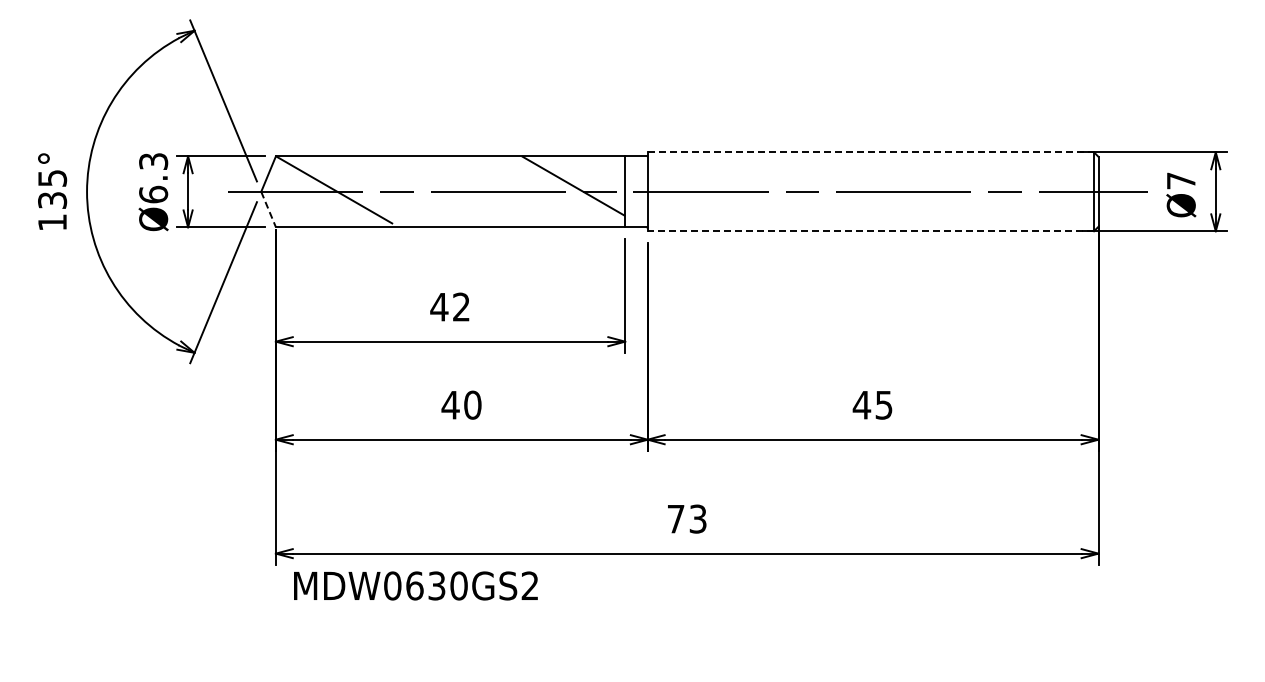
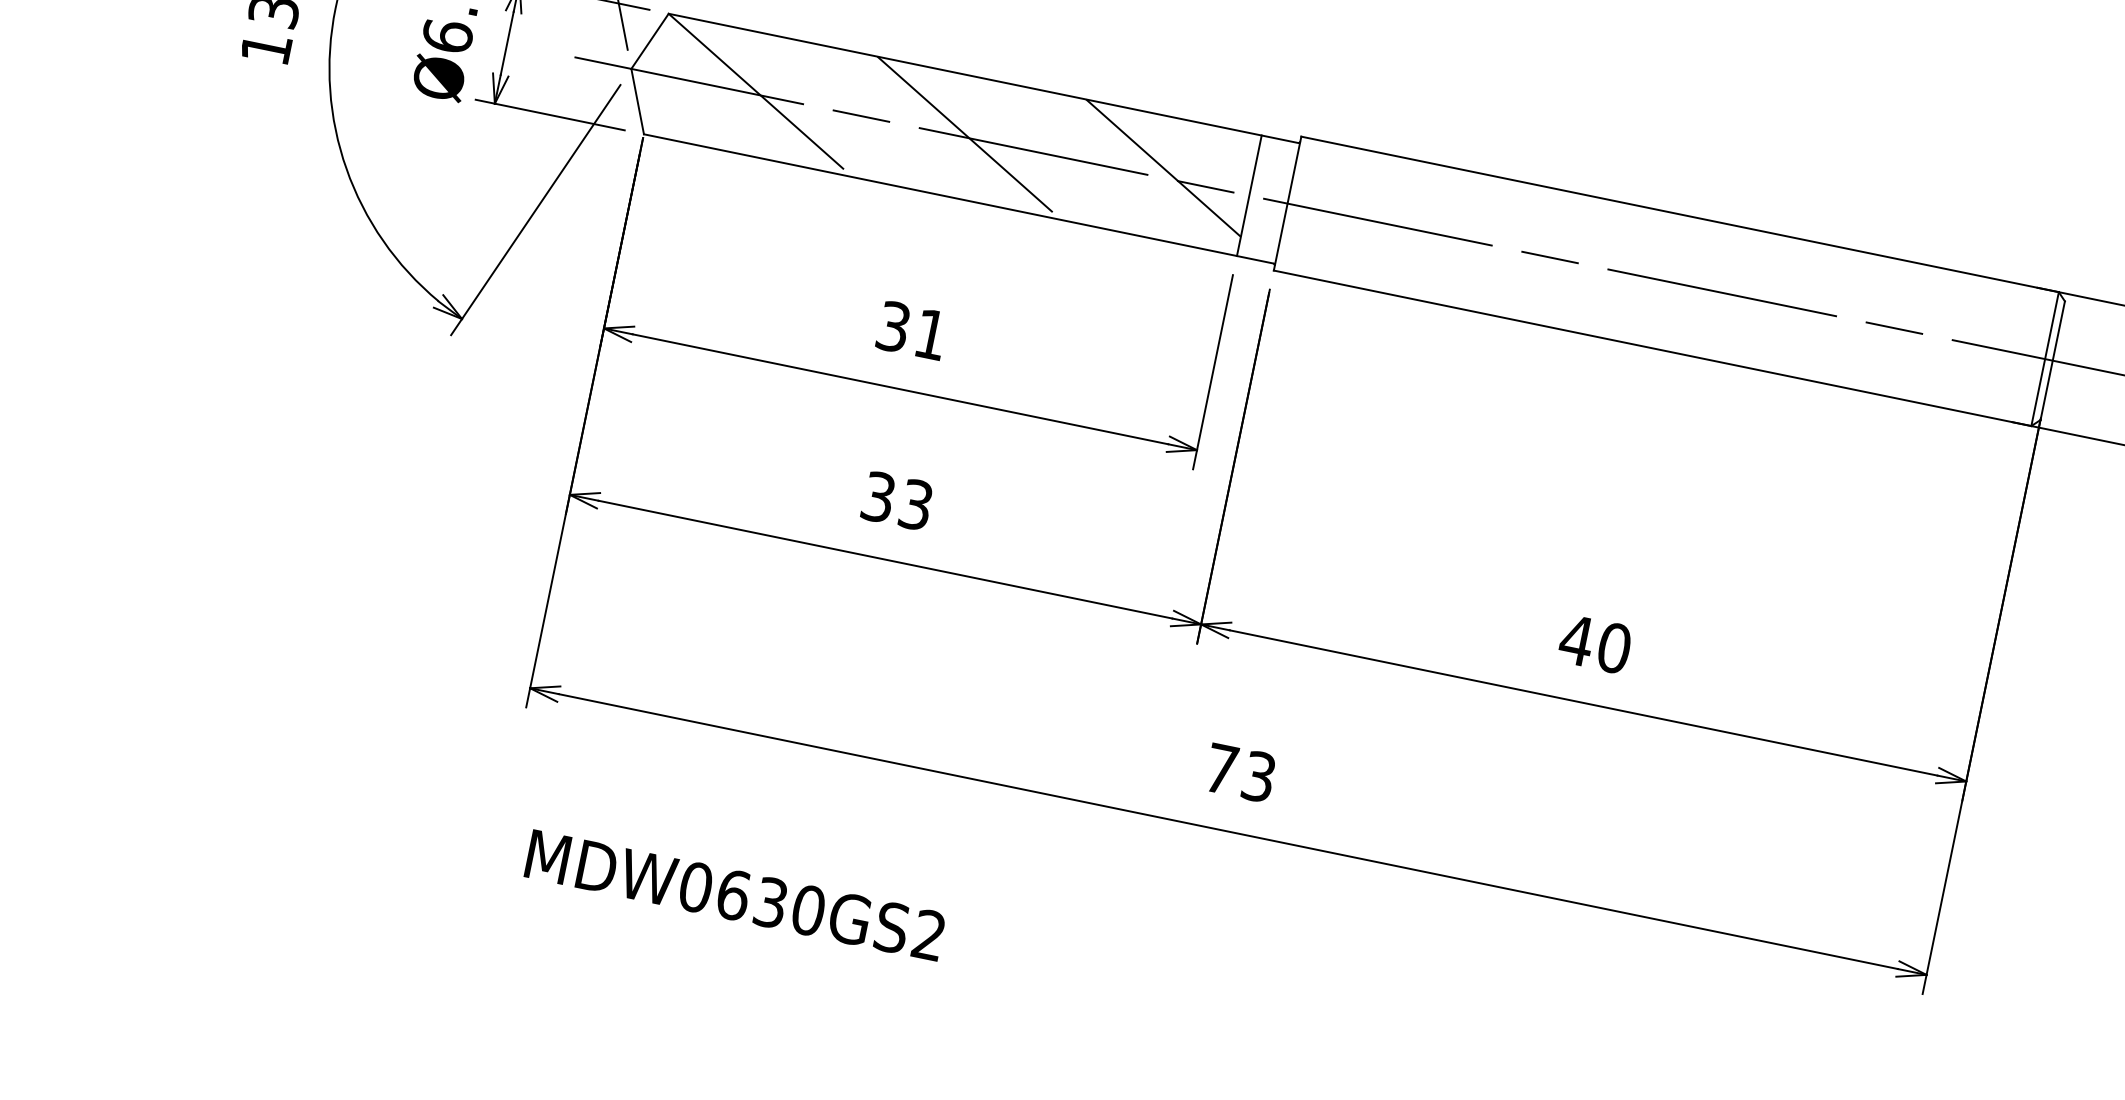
line: (871, 152) -> (1681, 214), dashed -> solid
line: (459, 191) -> (968, 137), added
line: (268, 210) -> (637, 103), dashed -> solid
line: (870, 231) -> (1651, 348), dashed -> solid
text: (449, 306) -> (910, 329), 42 -> 31
text: (461, 404) -> (897, 499), 40 -> 33
text: (883, 404) -> (1613, 646), 45 -> 40
text: (415, 585) -> (734, 894), moved

